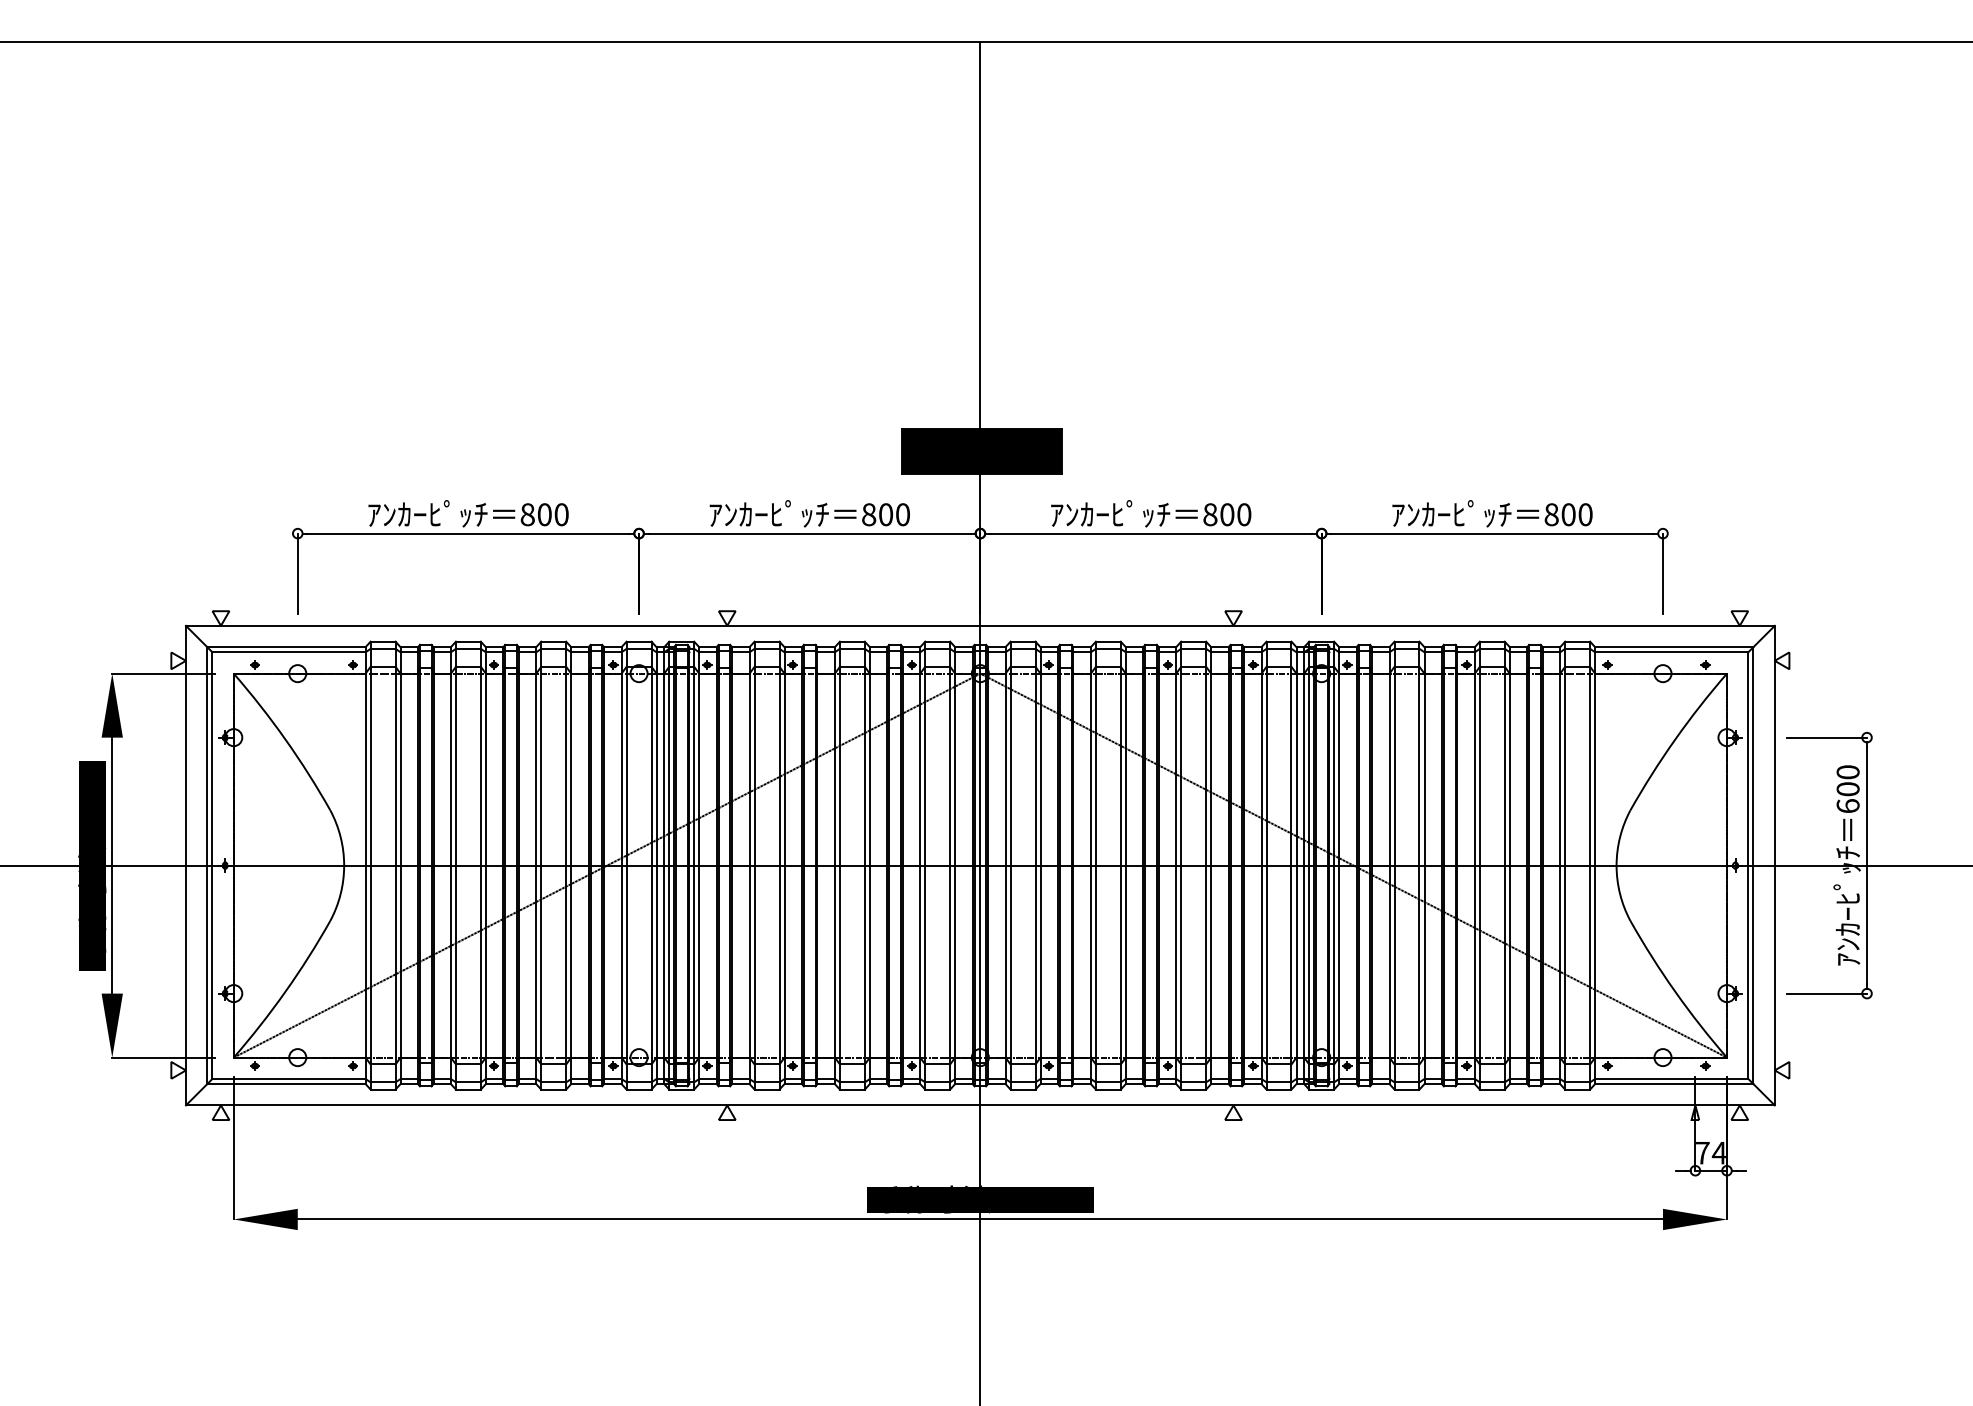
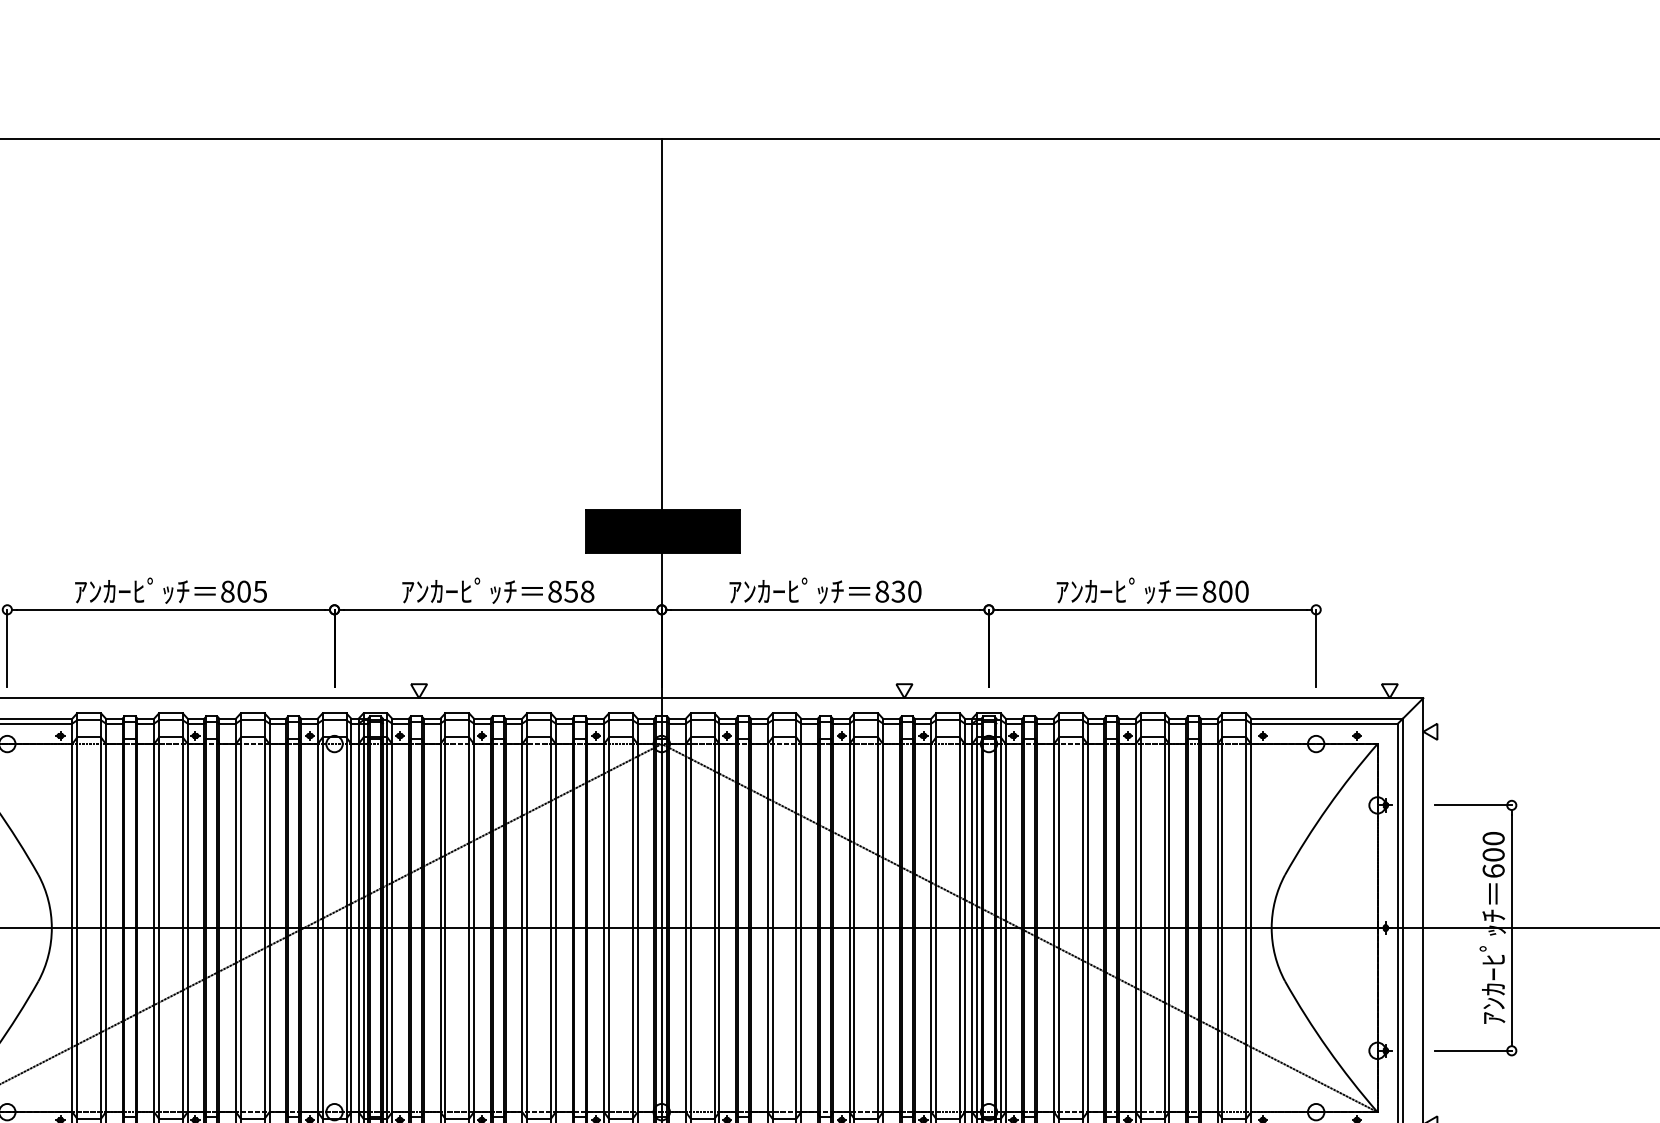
text: (561, 514) -> (260, 591), 800 -> 805
text: (894, 514) -> (579, 591), 800 -> 858
text: (1227, 514) -> (898, 591), 800 -> 830

